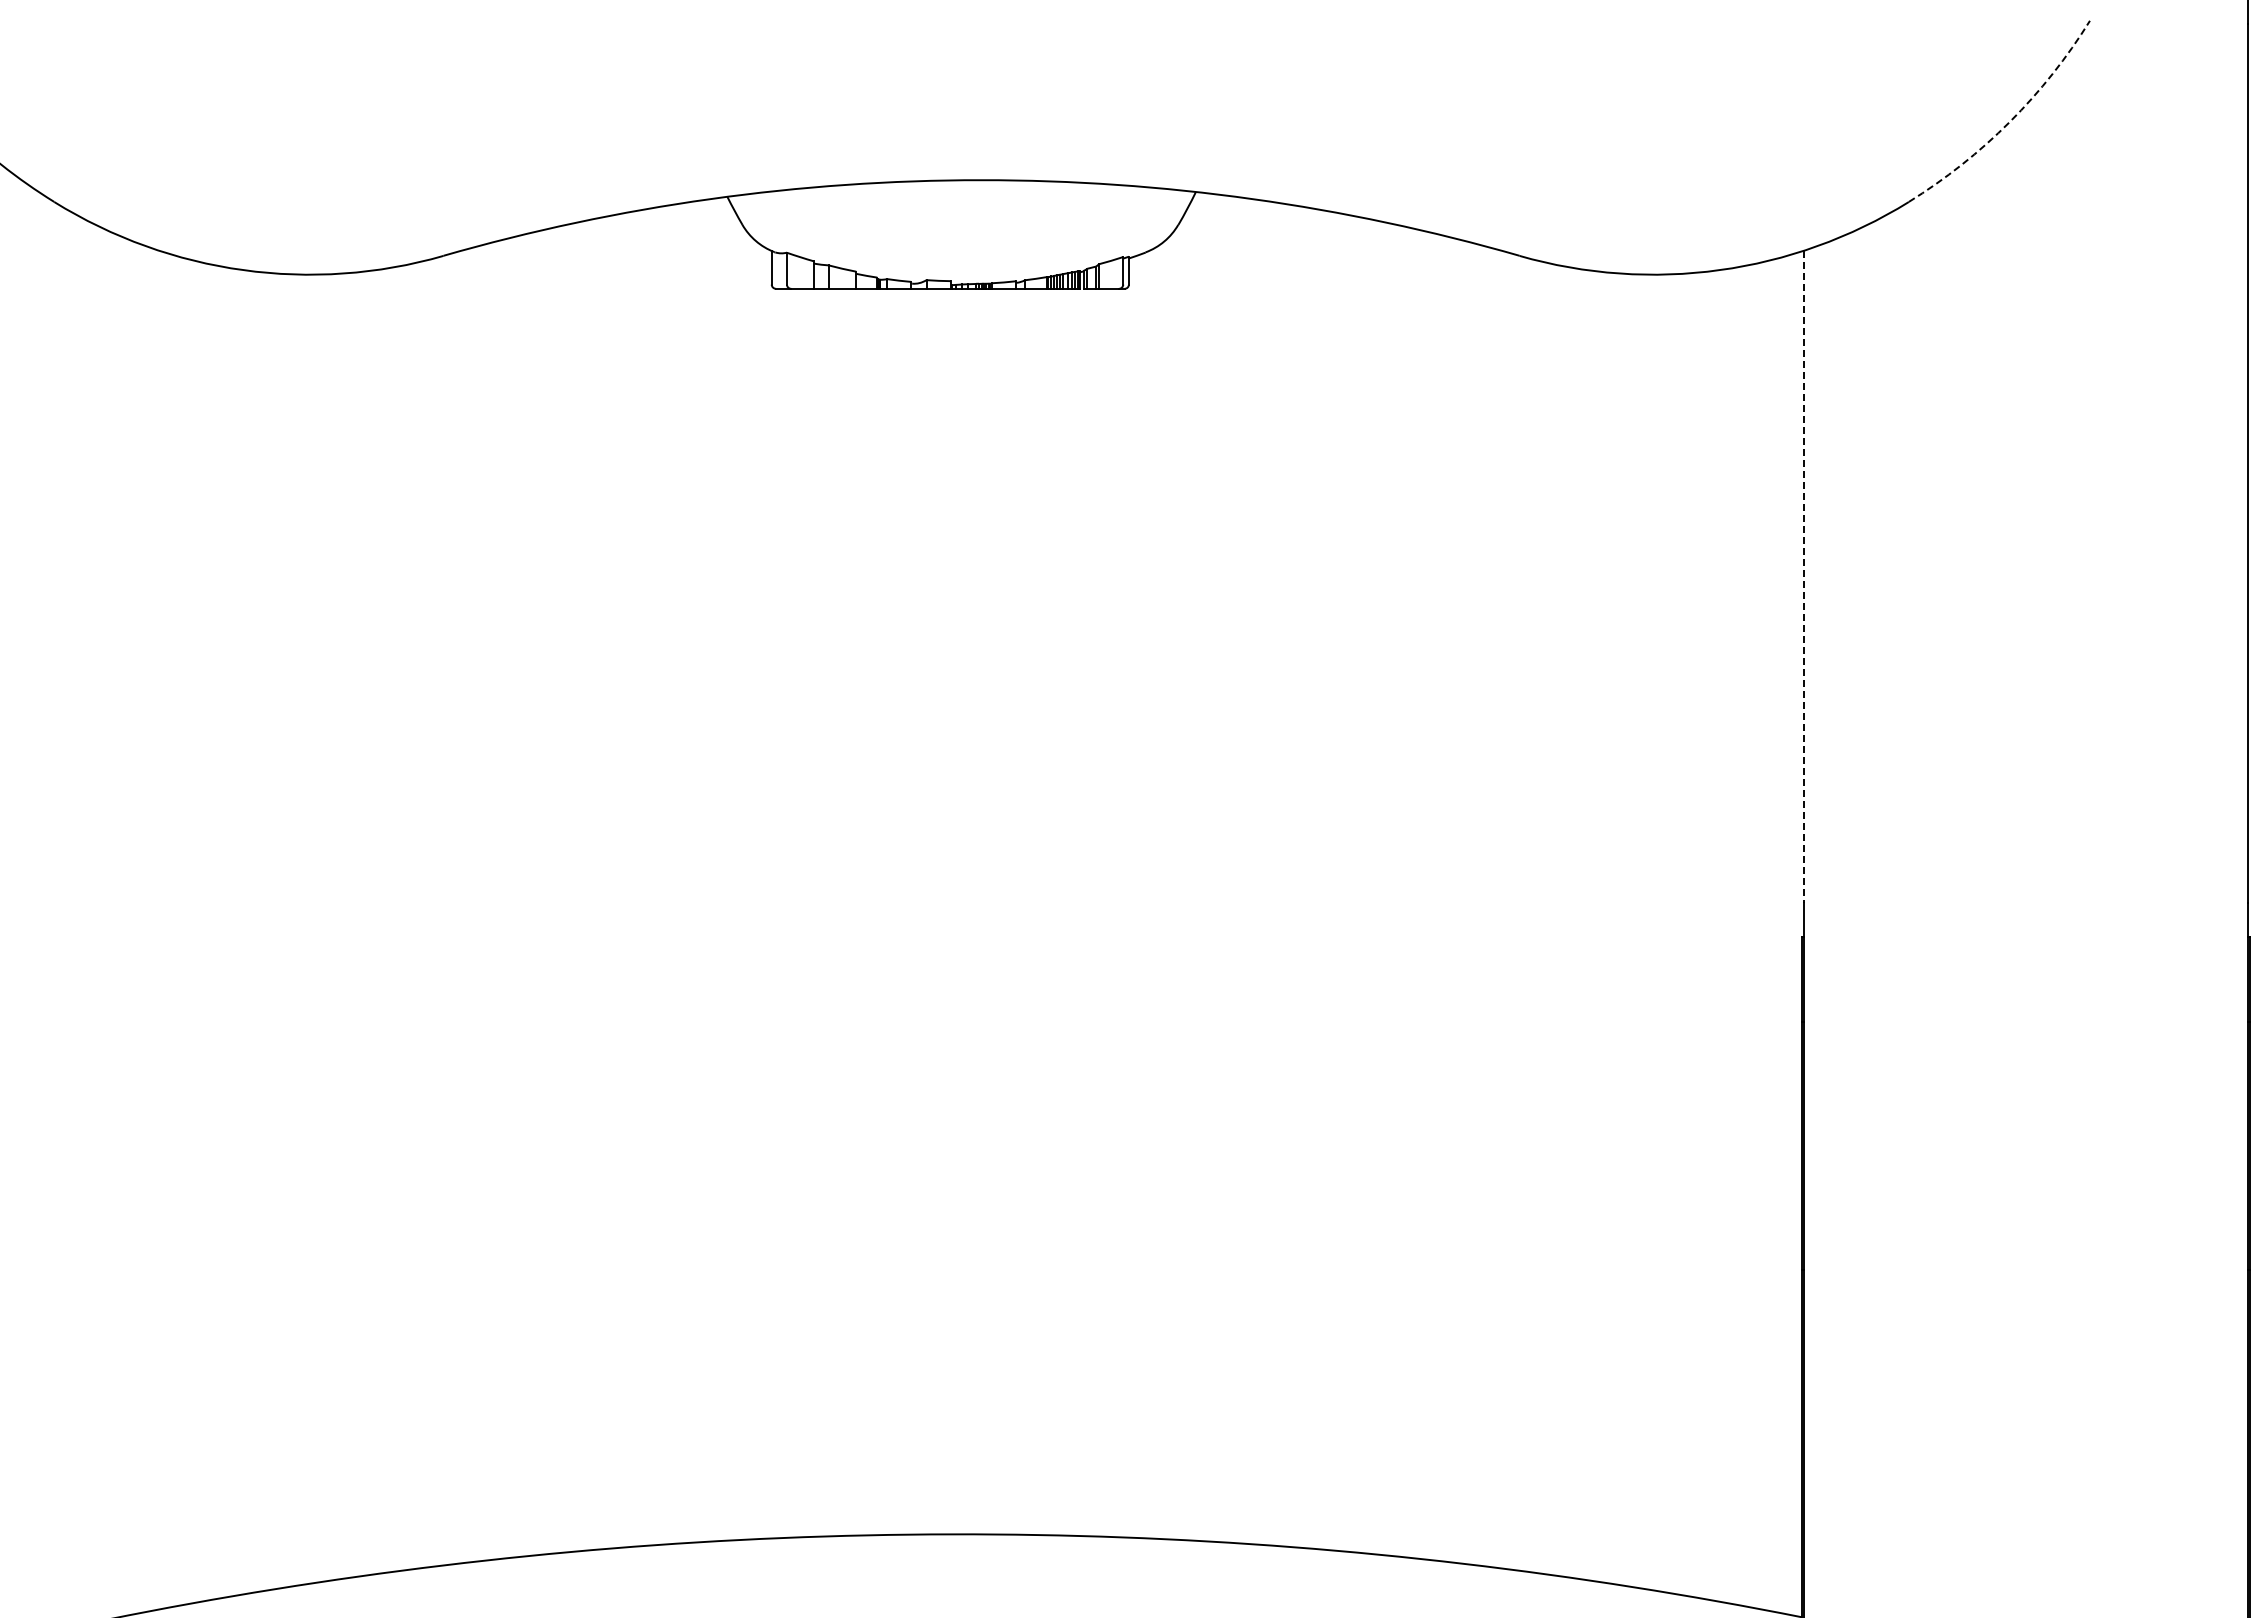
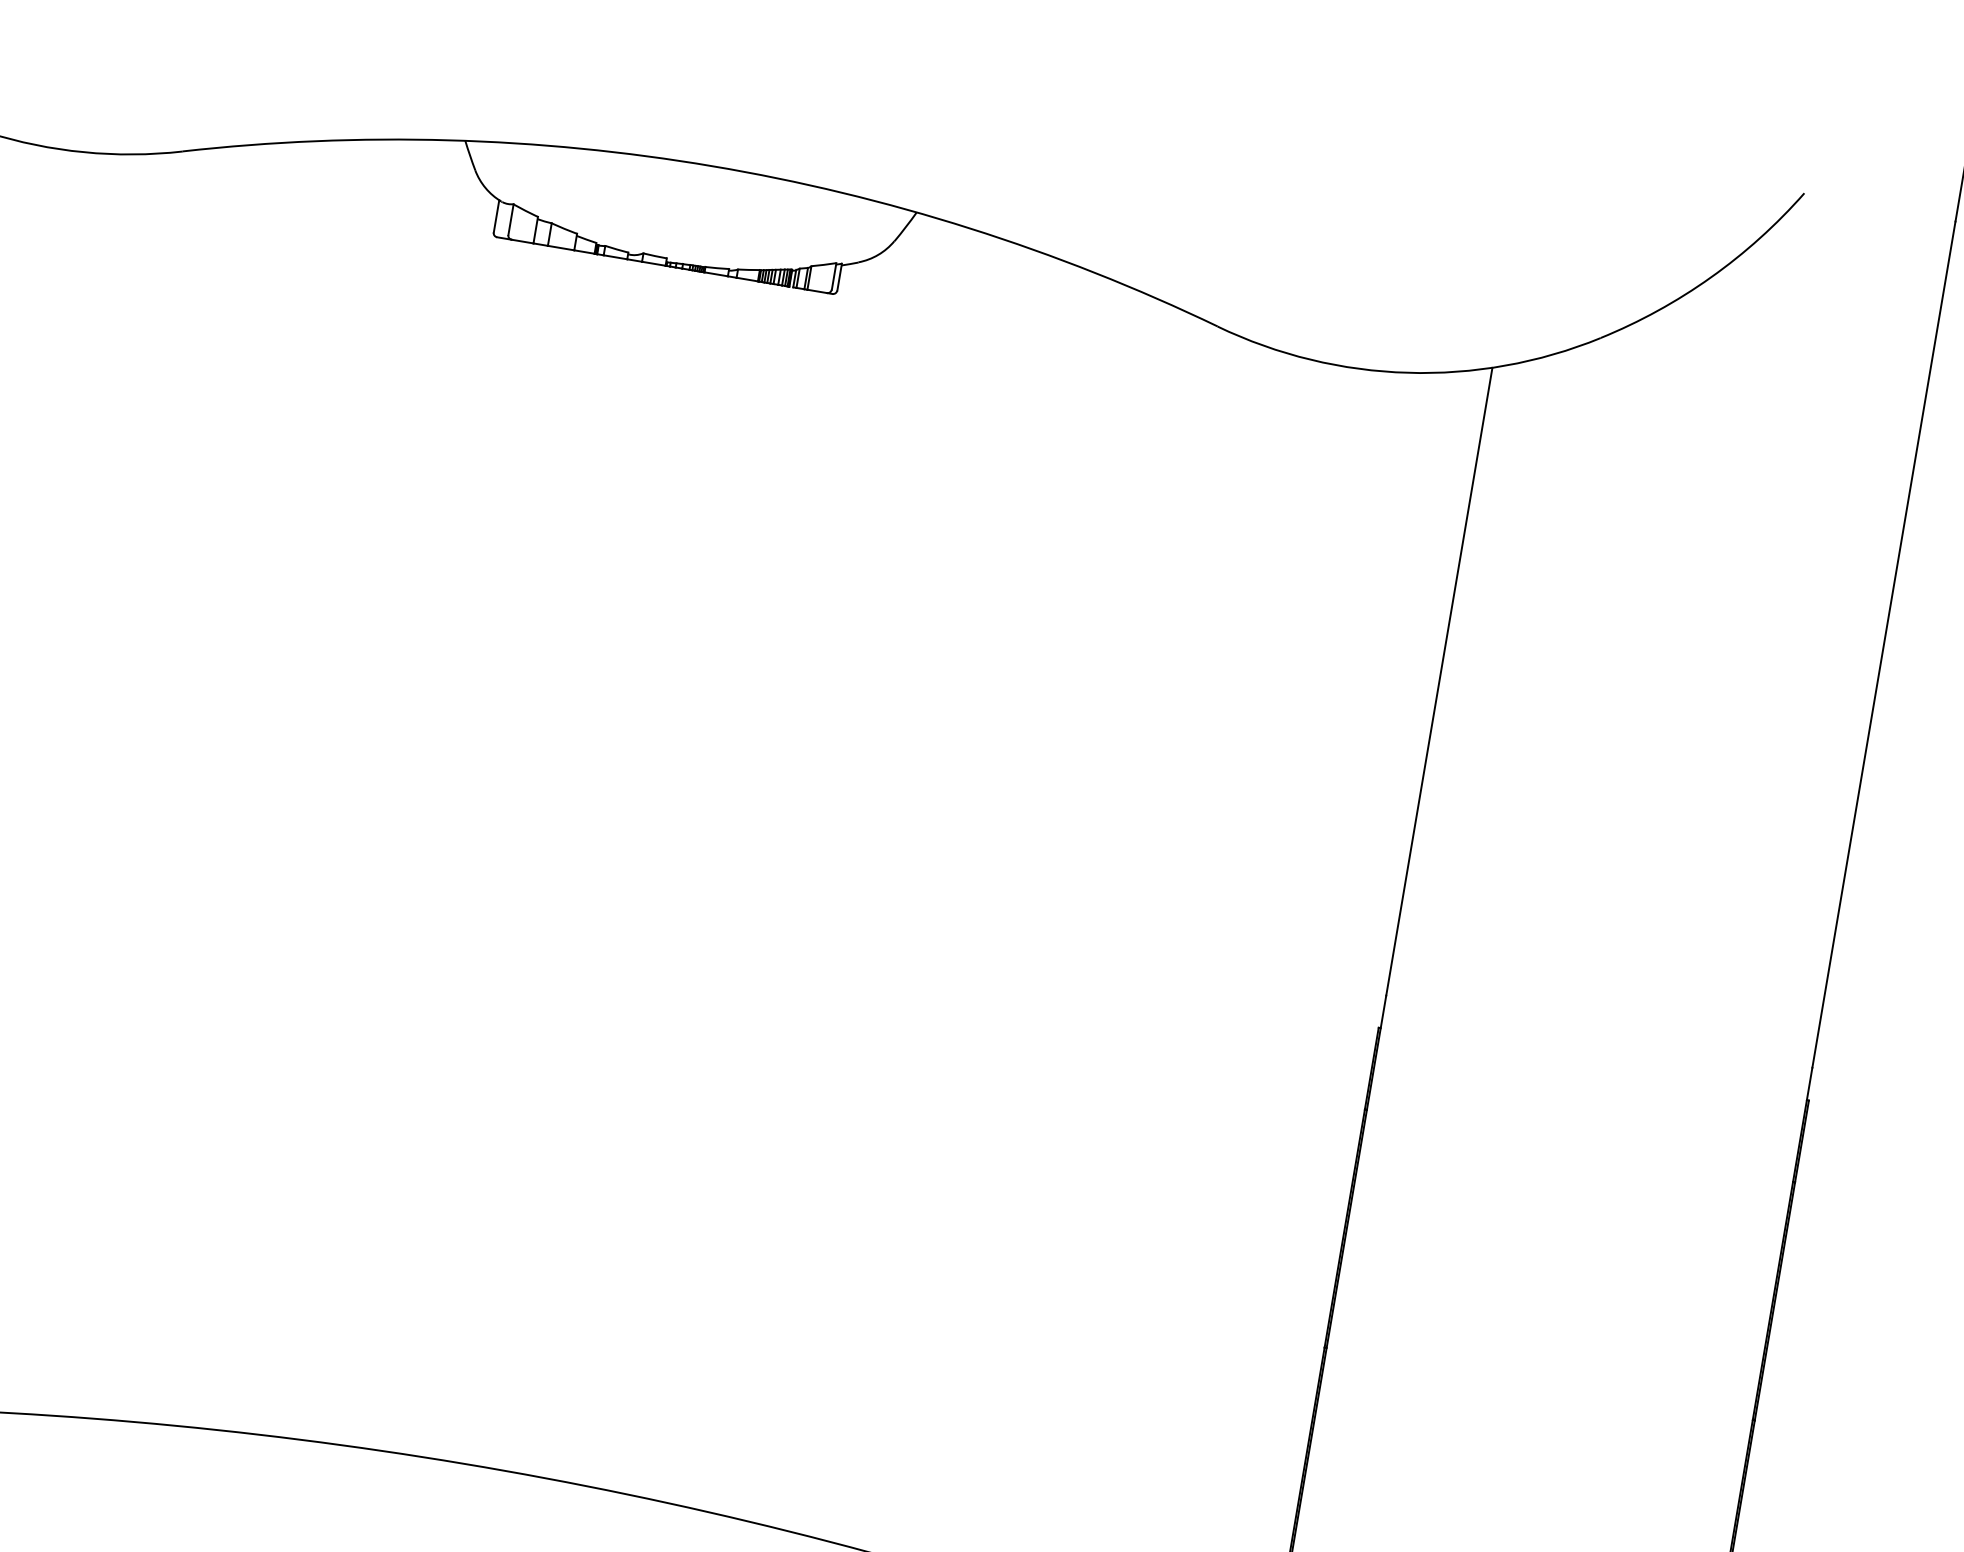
arc: (2009, 121) -> (1710, 276), dashed -> solid
line: (1804, 577) -> (1439, 682), dashed -> solid

